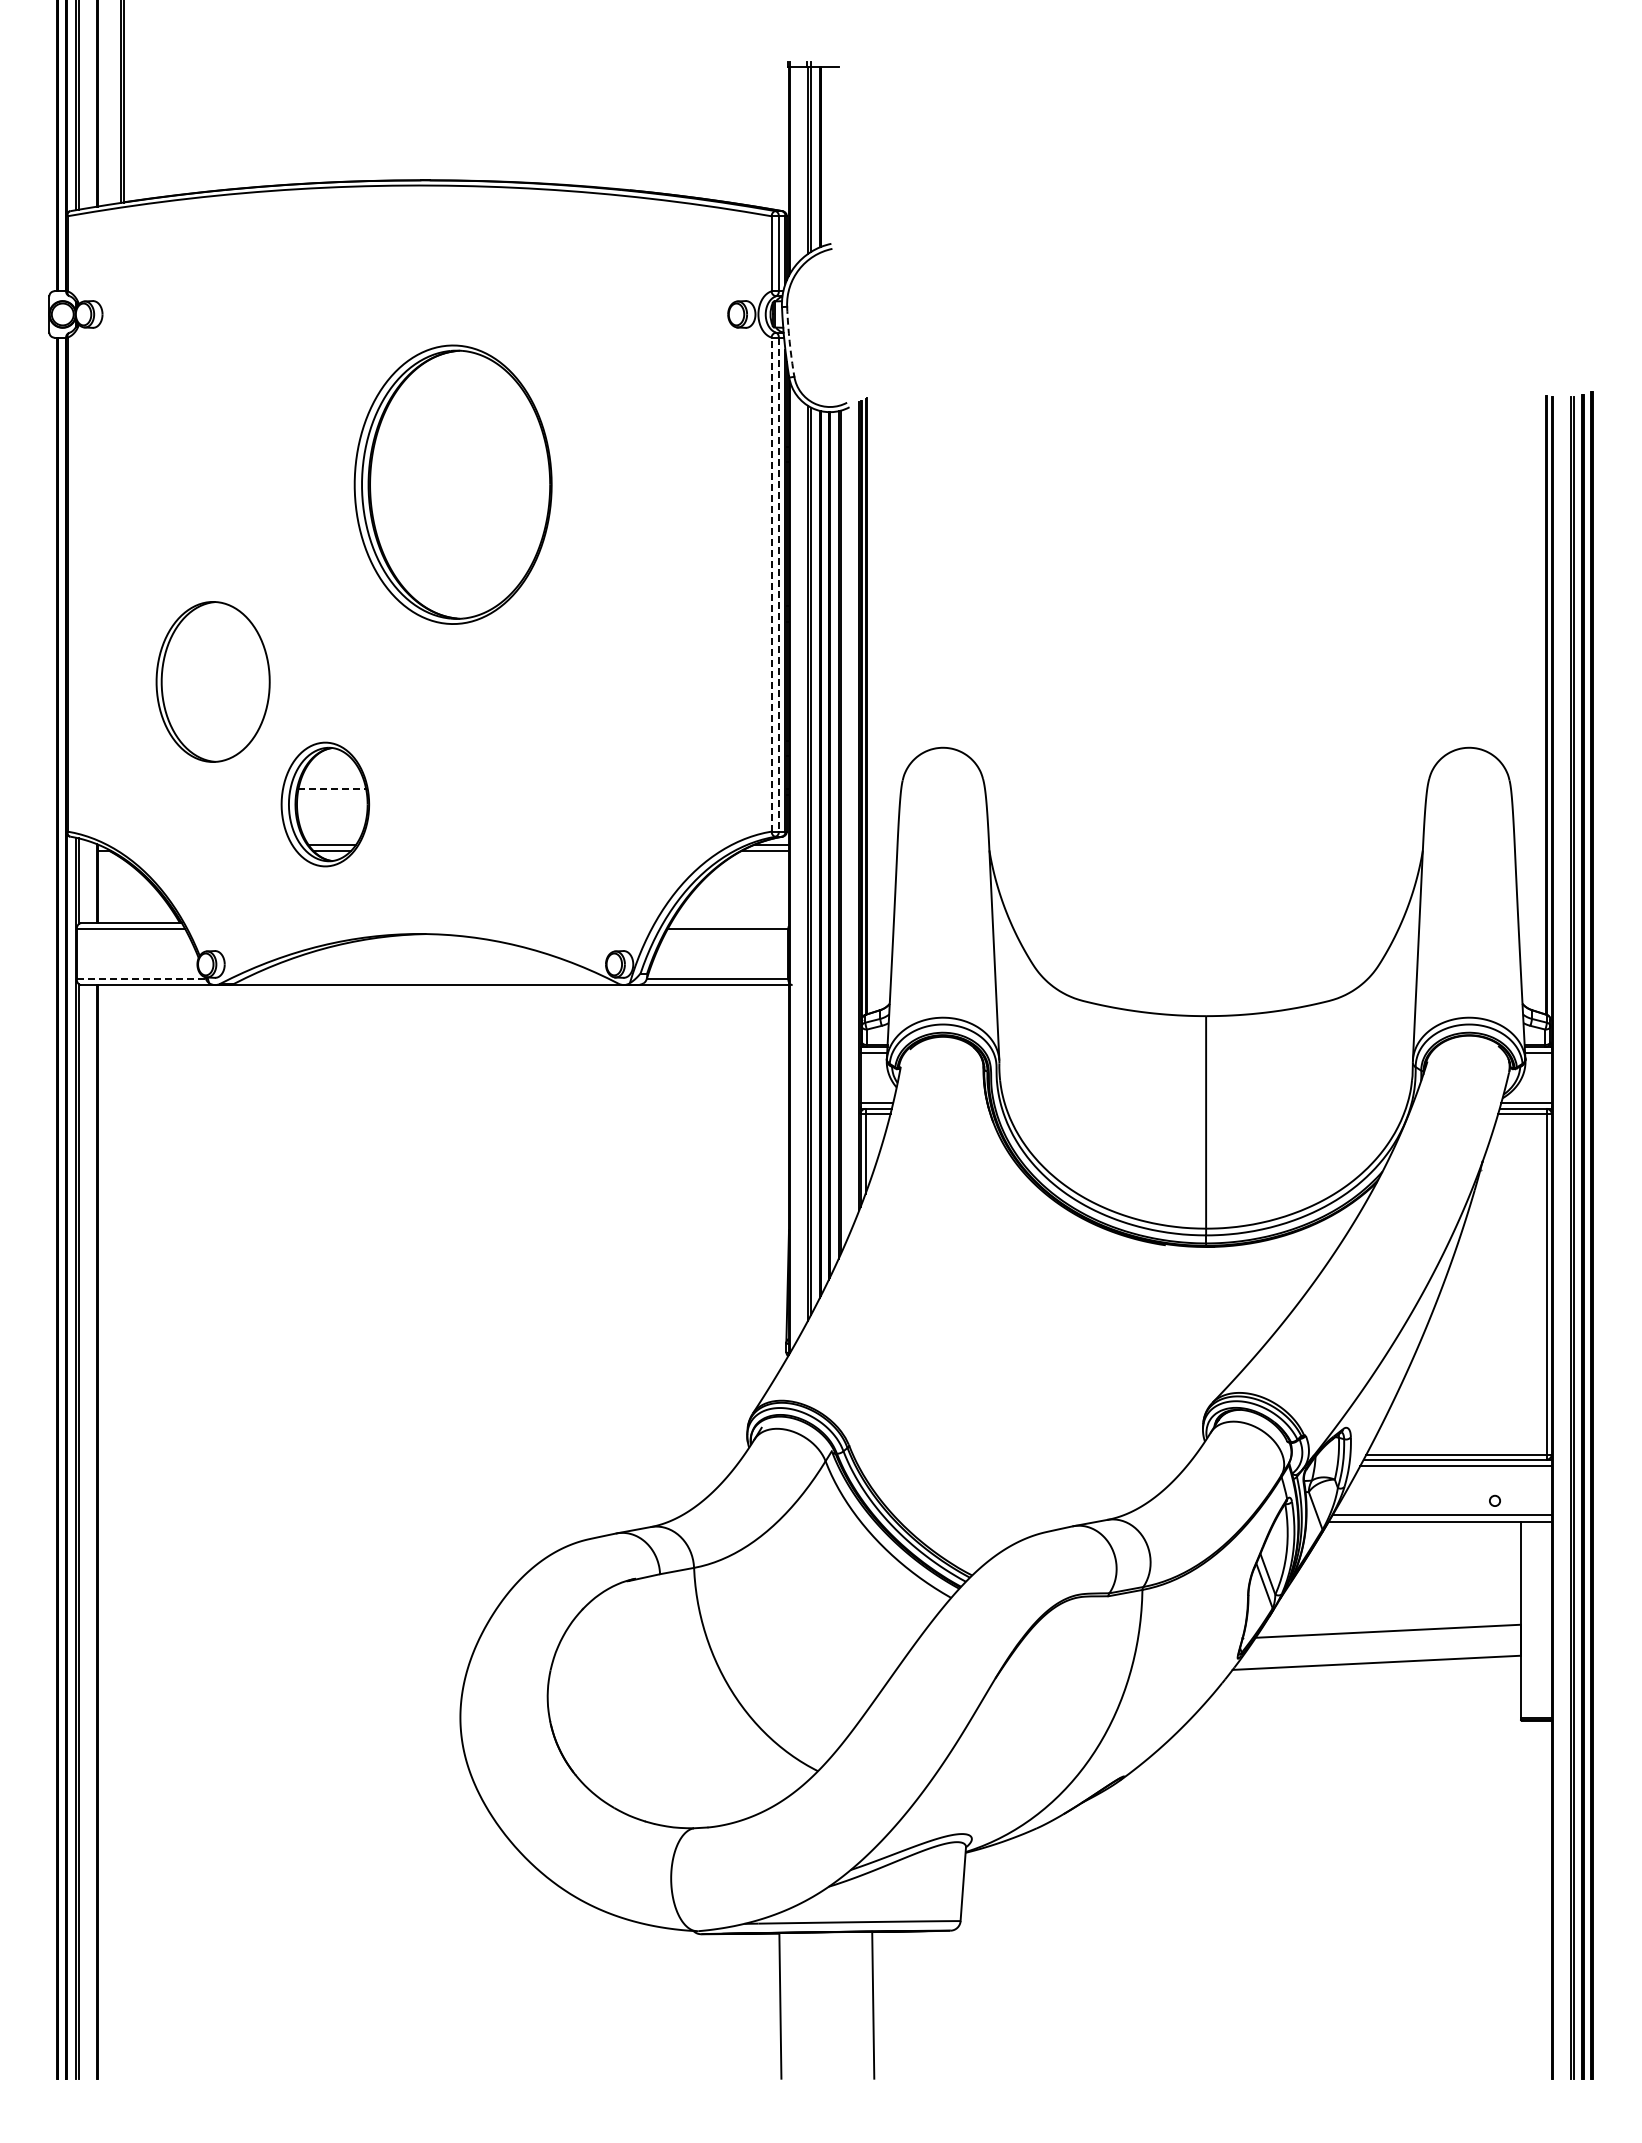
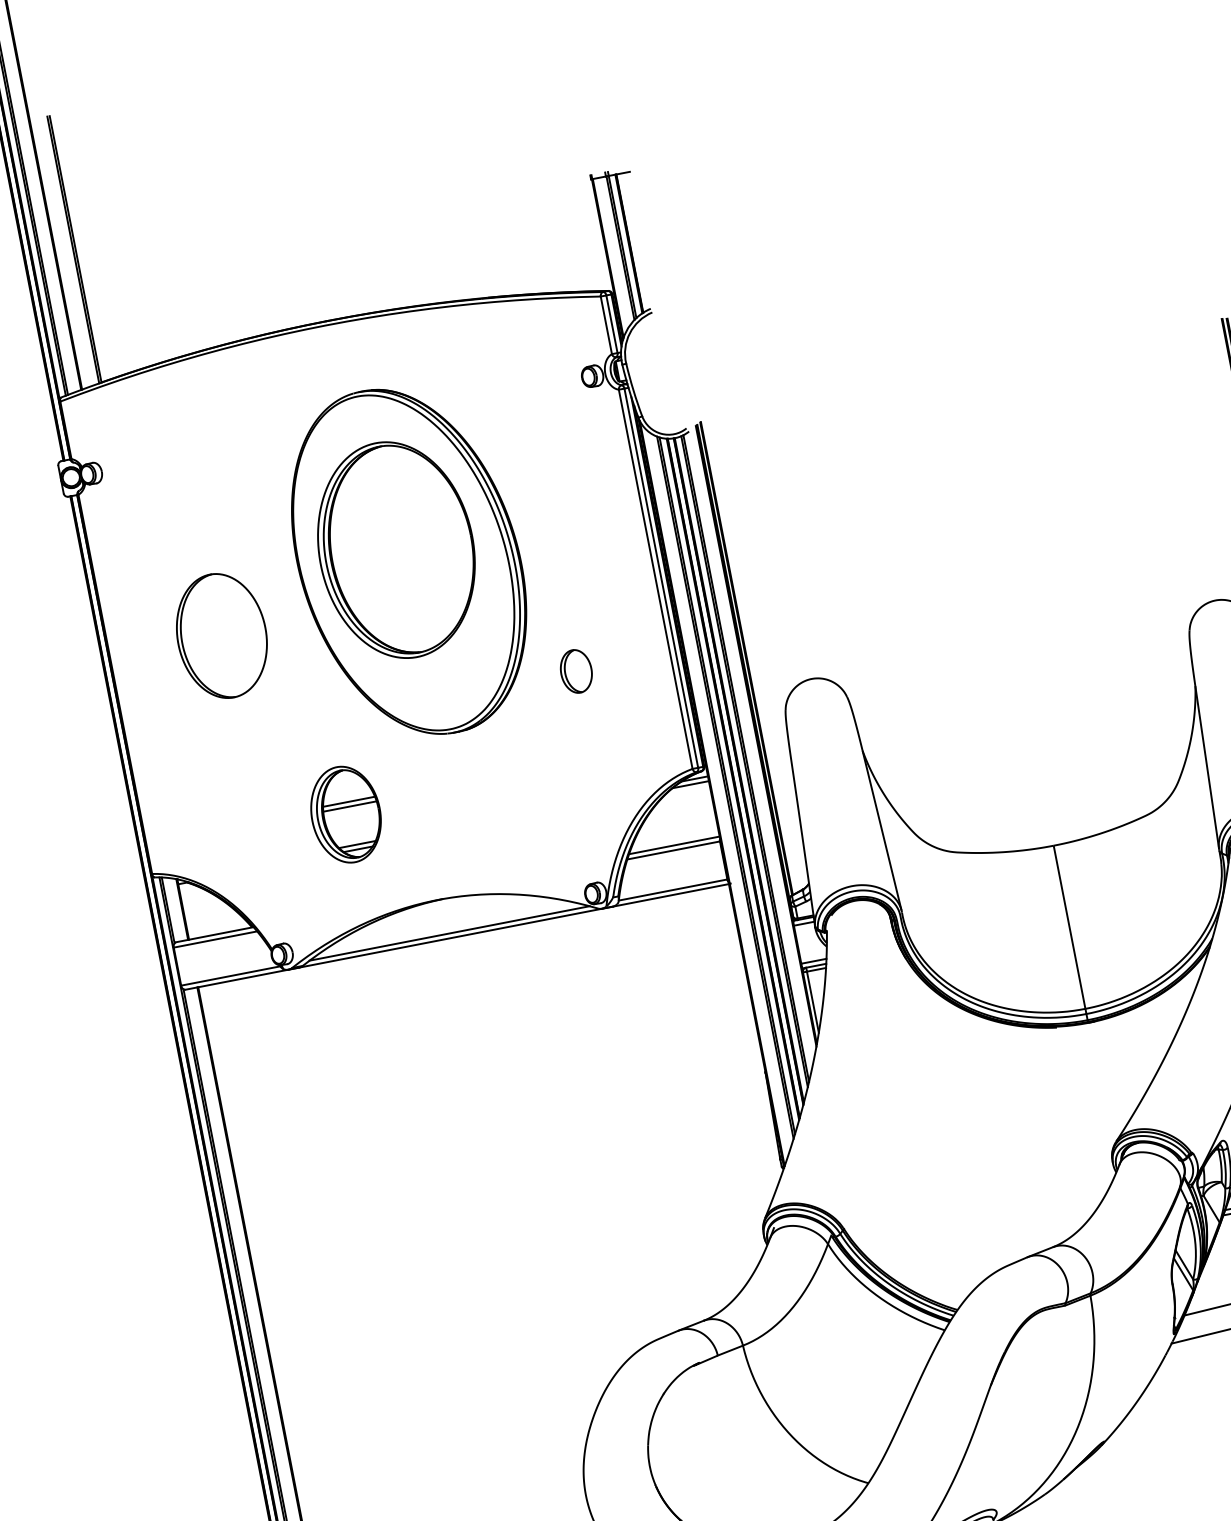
arc: (789, 341) -> (633, 390), dashed -> solid
part: (465, 502) -> (408, 561), added
line: (771, 584) -> (655, 579), dashed -> solid
line: (778, 584) -> (661, 578), dashed -> solid
part: (649, 680) -> (576, 671), added
part: (212, 681) -> (221, 635), moved
line: (332, 789) -> (349, 802), dashed -> solid
line: (332, 795) -> (350, 806), added
line: (730, 923) -> (674, 845), added
line: (141, 978) -> (230, 975), dashed -> solid
line: (425, 978) -> (448, 933), added

